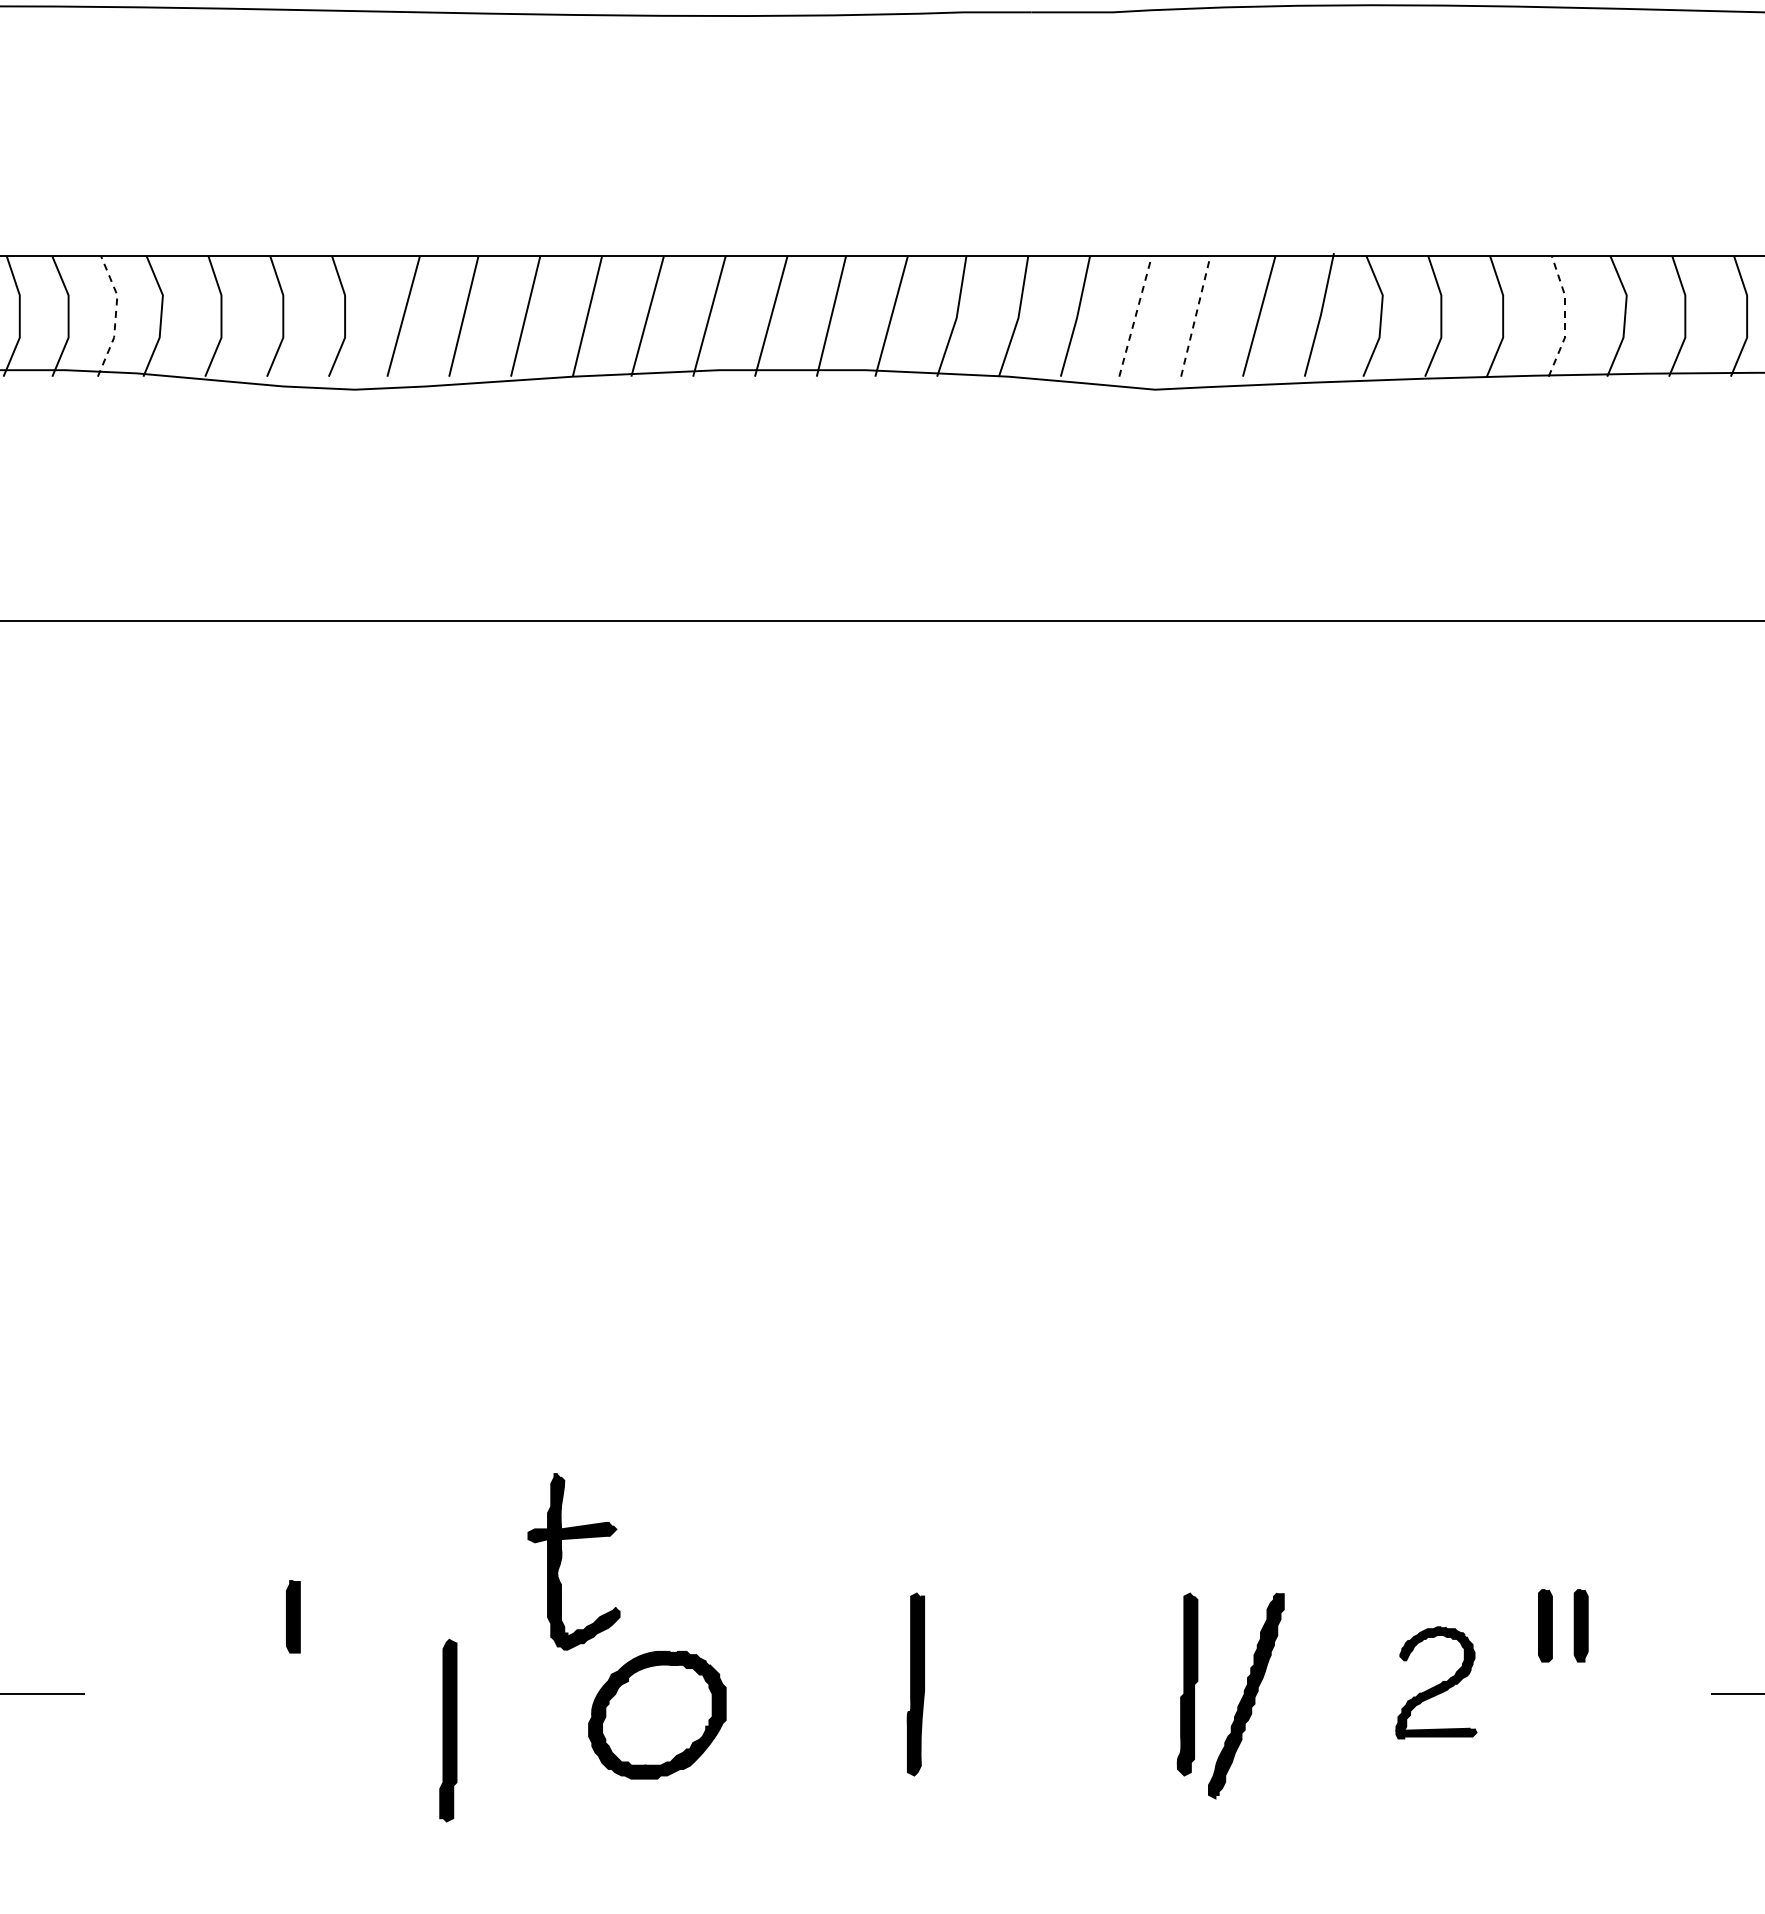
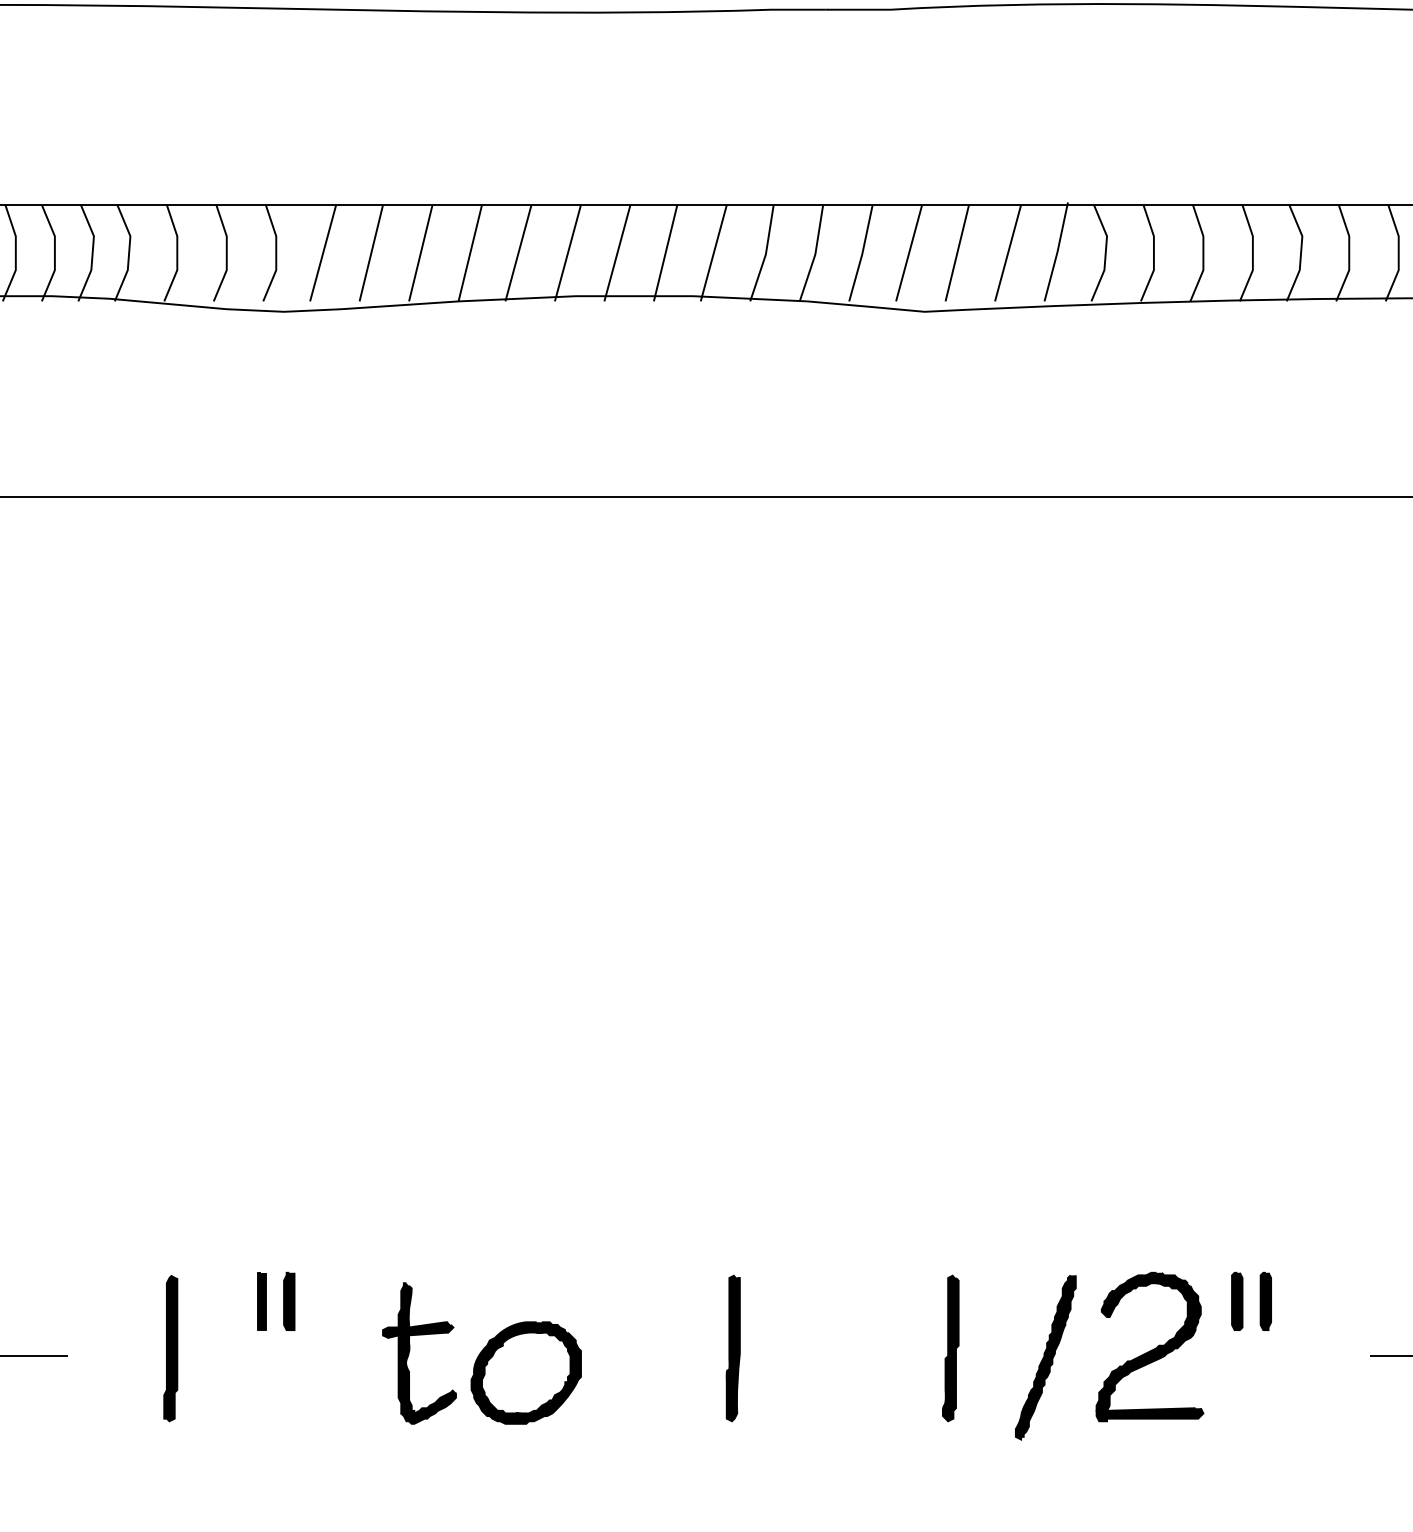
line: (115, 316) -> (92, 253), dashed -> solid
line: (1135, 316) -> (909, 253), dashed -> solid
line: (1195, 316) -> (957, 253), dashed -> solid
line: (1564, 317) -> (1252, 254), dashed -> solid
part: (562, 1558) -> (410, 1350), moved
part: (293, 1616) -> (289, 1301), moved
part: (326, 1625) -> (261, 1301), added
part: (1436, 1682) -> (1150, 1346), size x1.67
part: (1246, 1695) -> (1045, 1357), moved
part: (448, 1730) -> (170, 1348), moved

